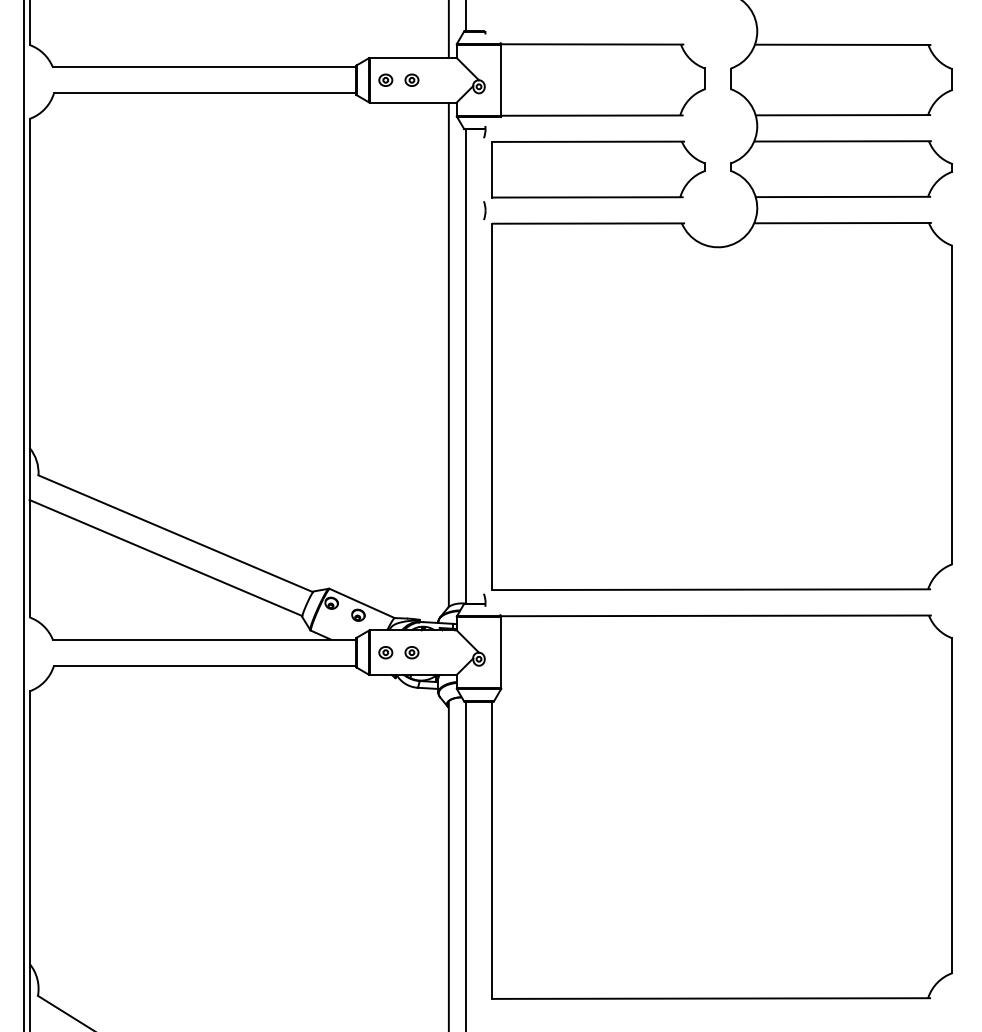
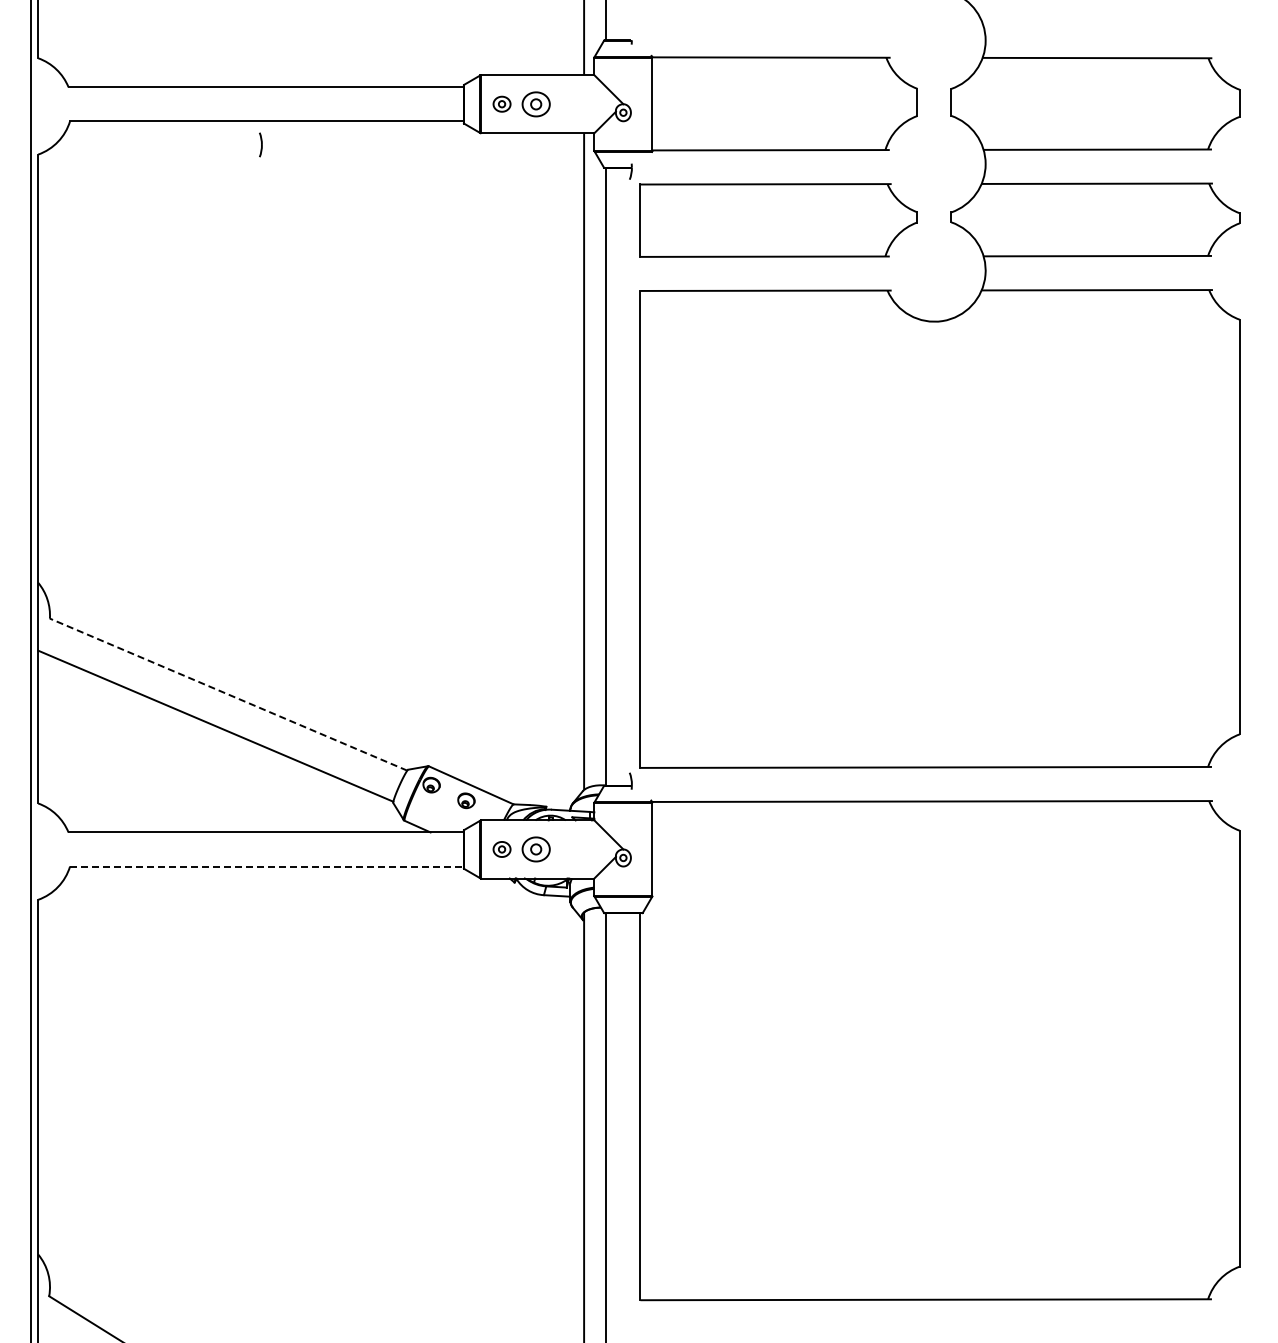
part: (411, 79) -> (535, 103), size x1.6
part: (484, 210) -> (260, 144), moved
line: (175, 533) -> (228, 694), solid -> dashed
part: (411, 652) -> (535, 849), size x1.6
line: (204, 665) -> (266, 866), solid -> dashed

